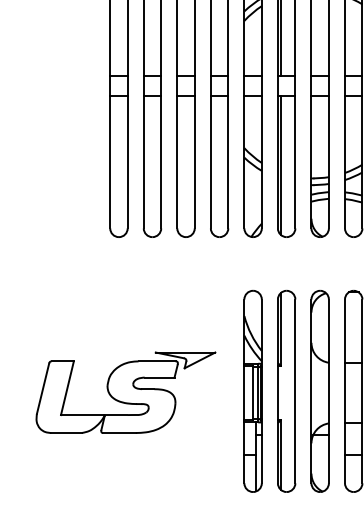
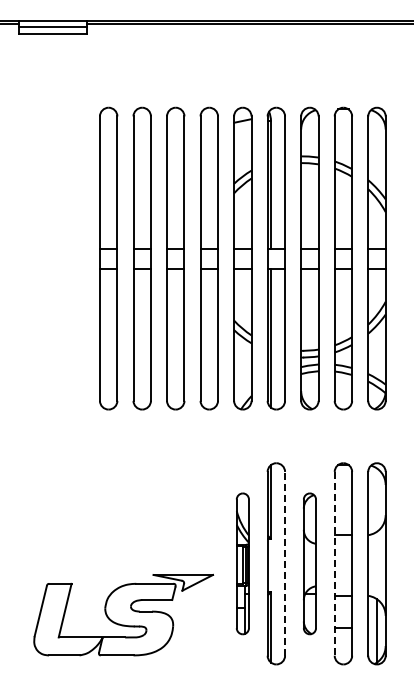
part: (252, 391) -> (242, 563), size x0.7
line: (295, 391) -> (285, 563), solid -> dashed
part: (319, 391) -> (309, 563), size x0.7
line: (344, 391) -> (334, 563), solid -> dashed
part: (125, 392) -> (123, 614), moved

